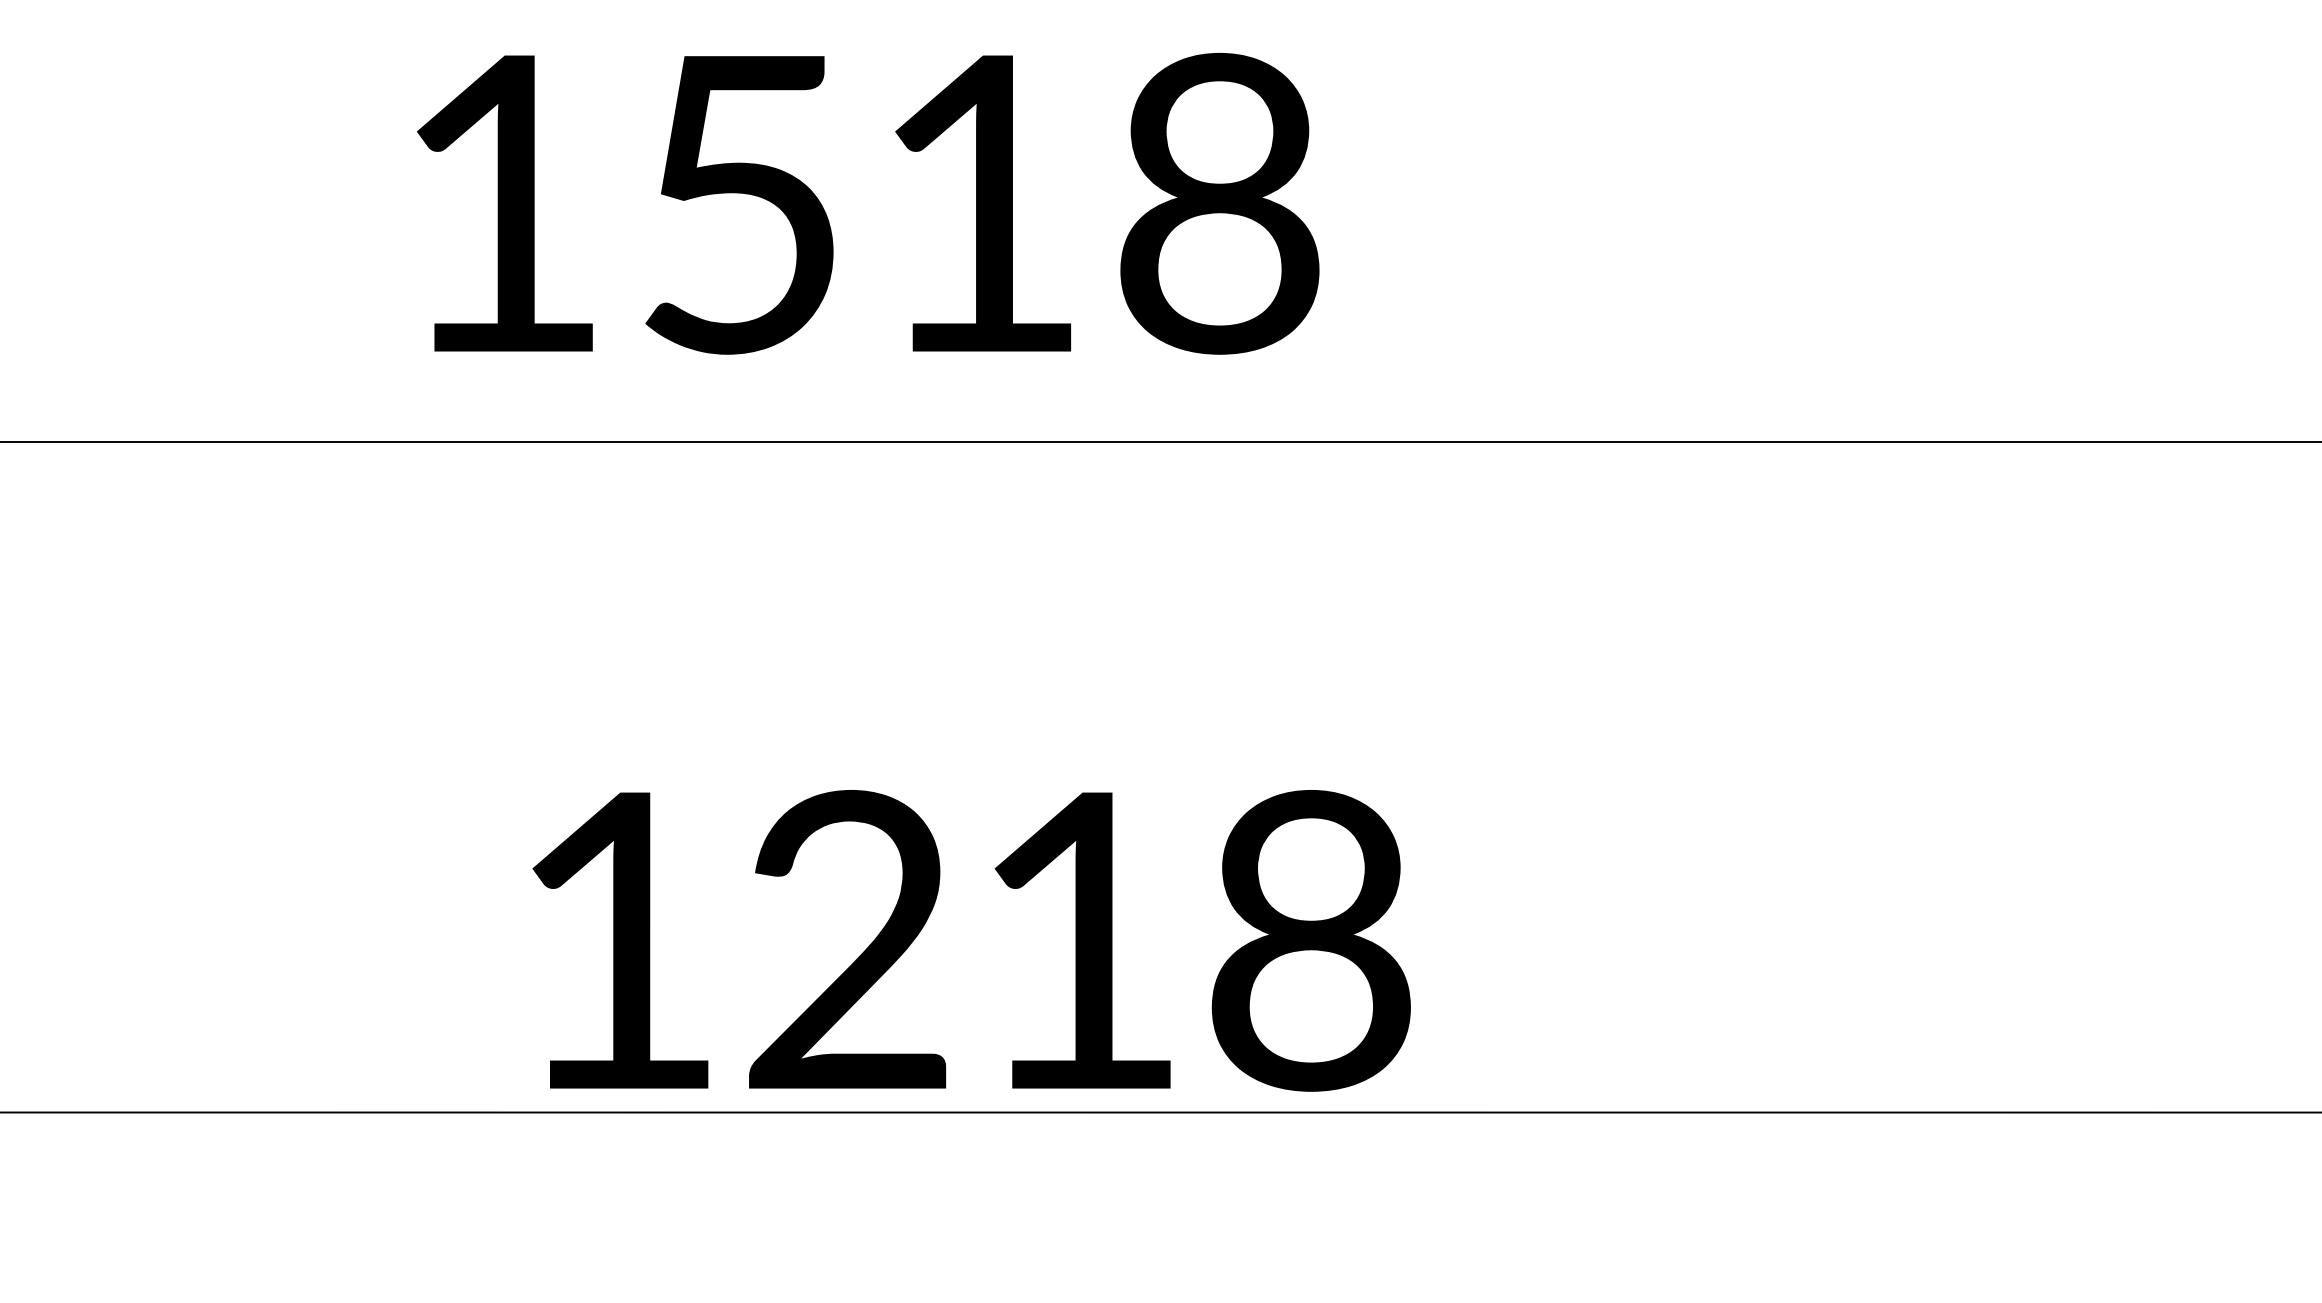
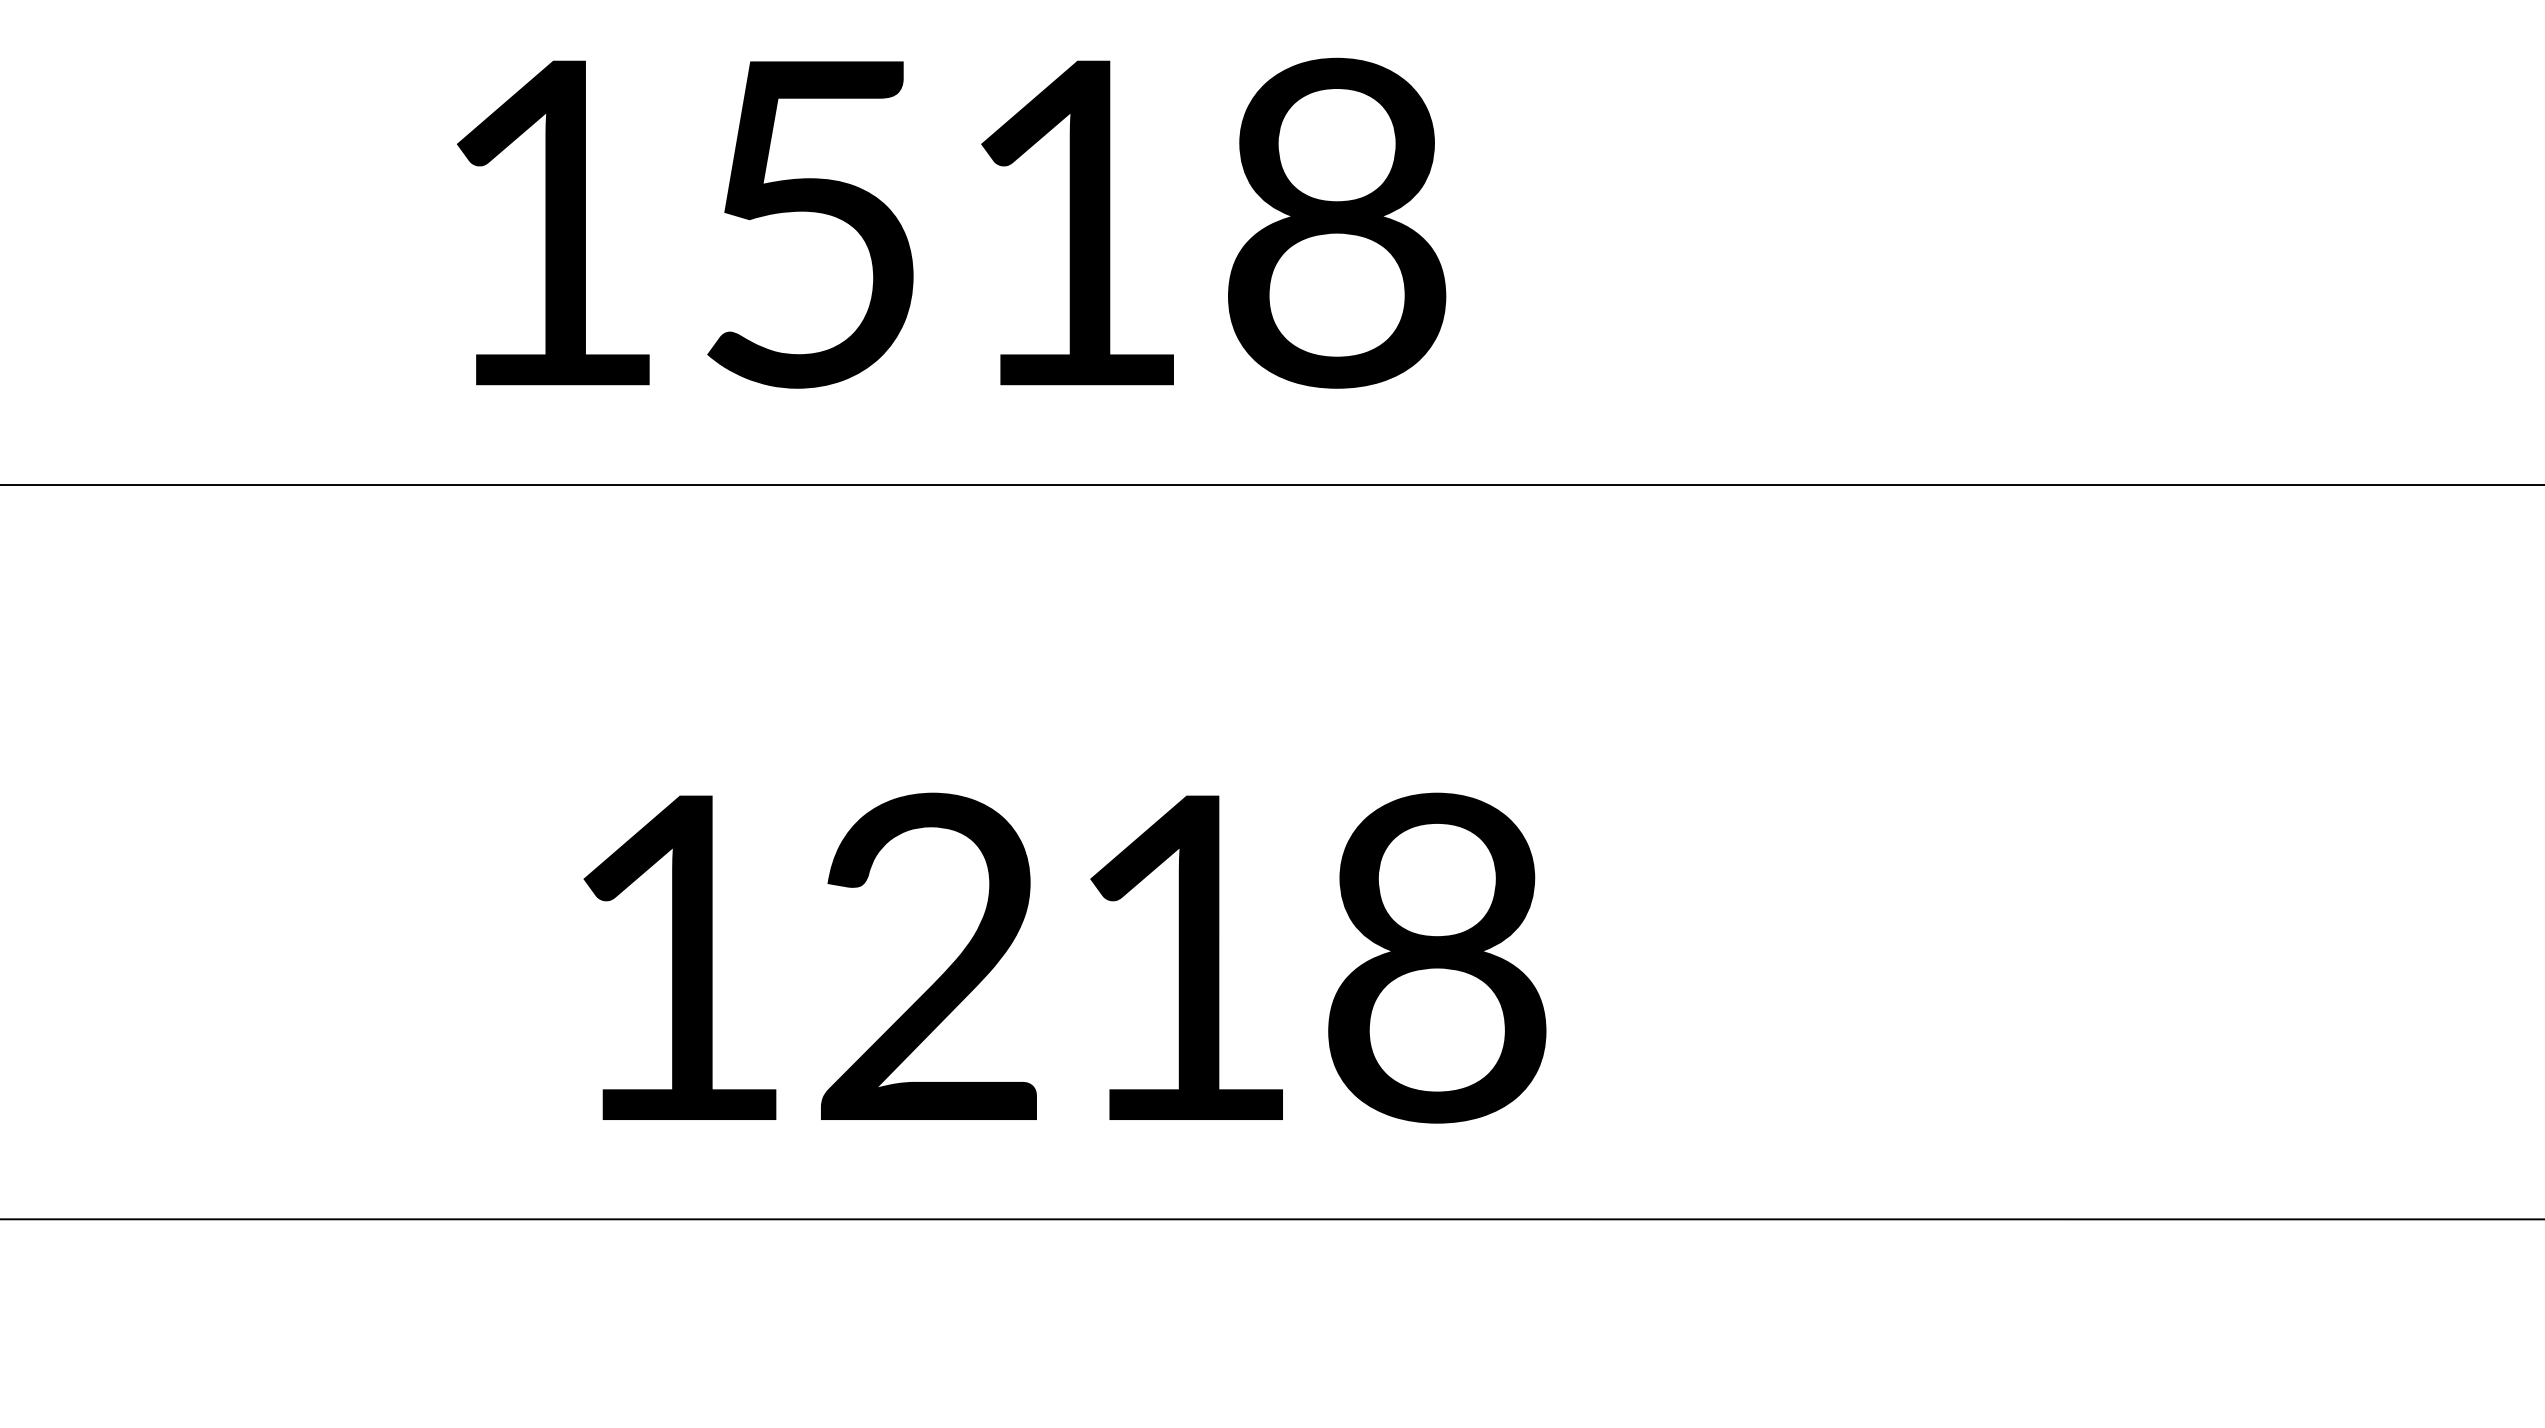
text: (971, 940) -> (1064, 957), moved

